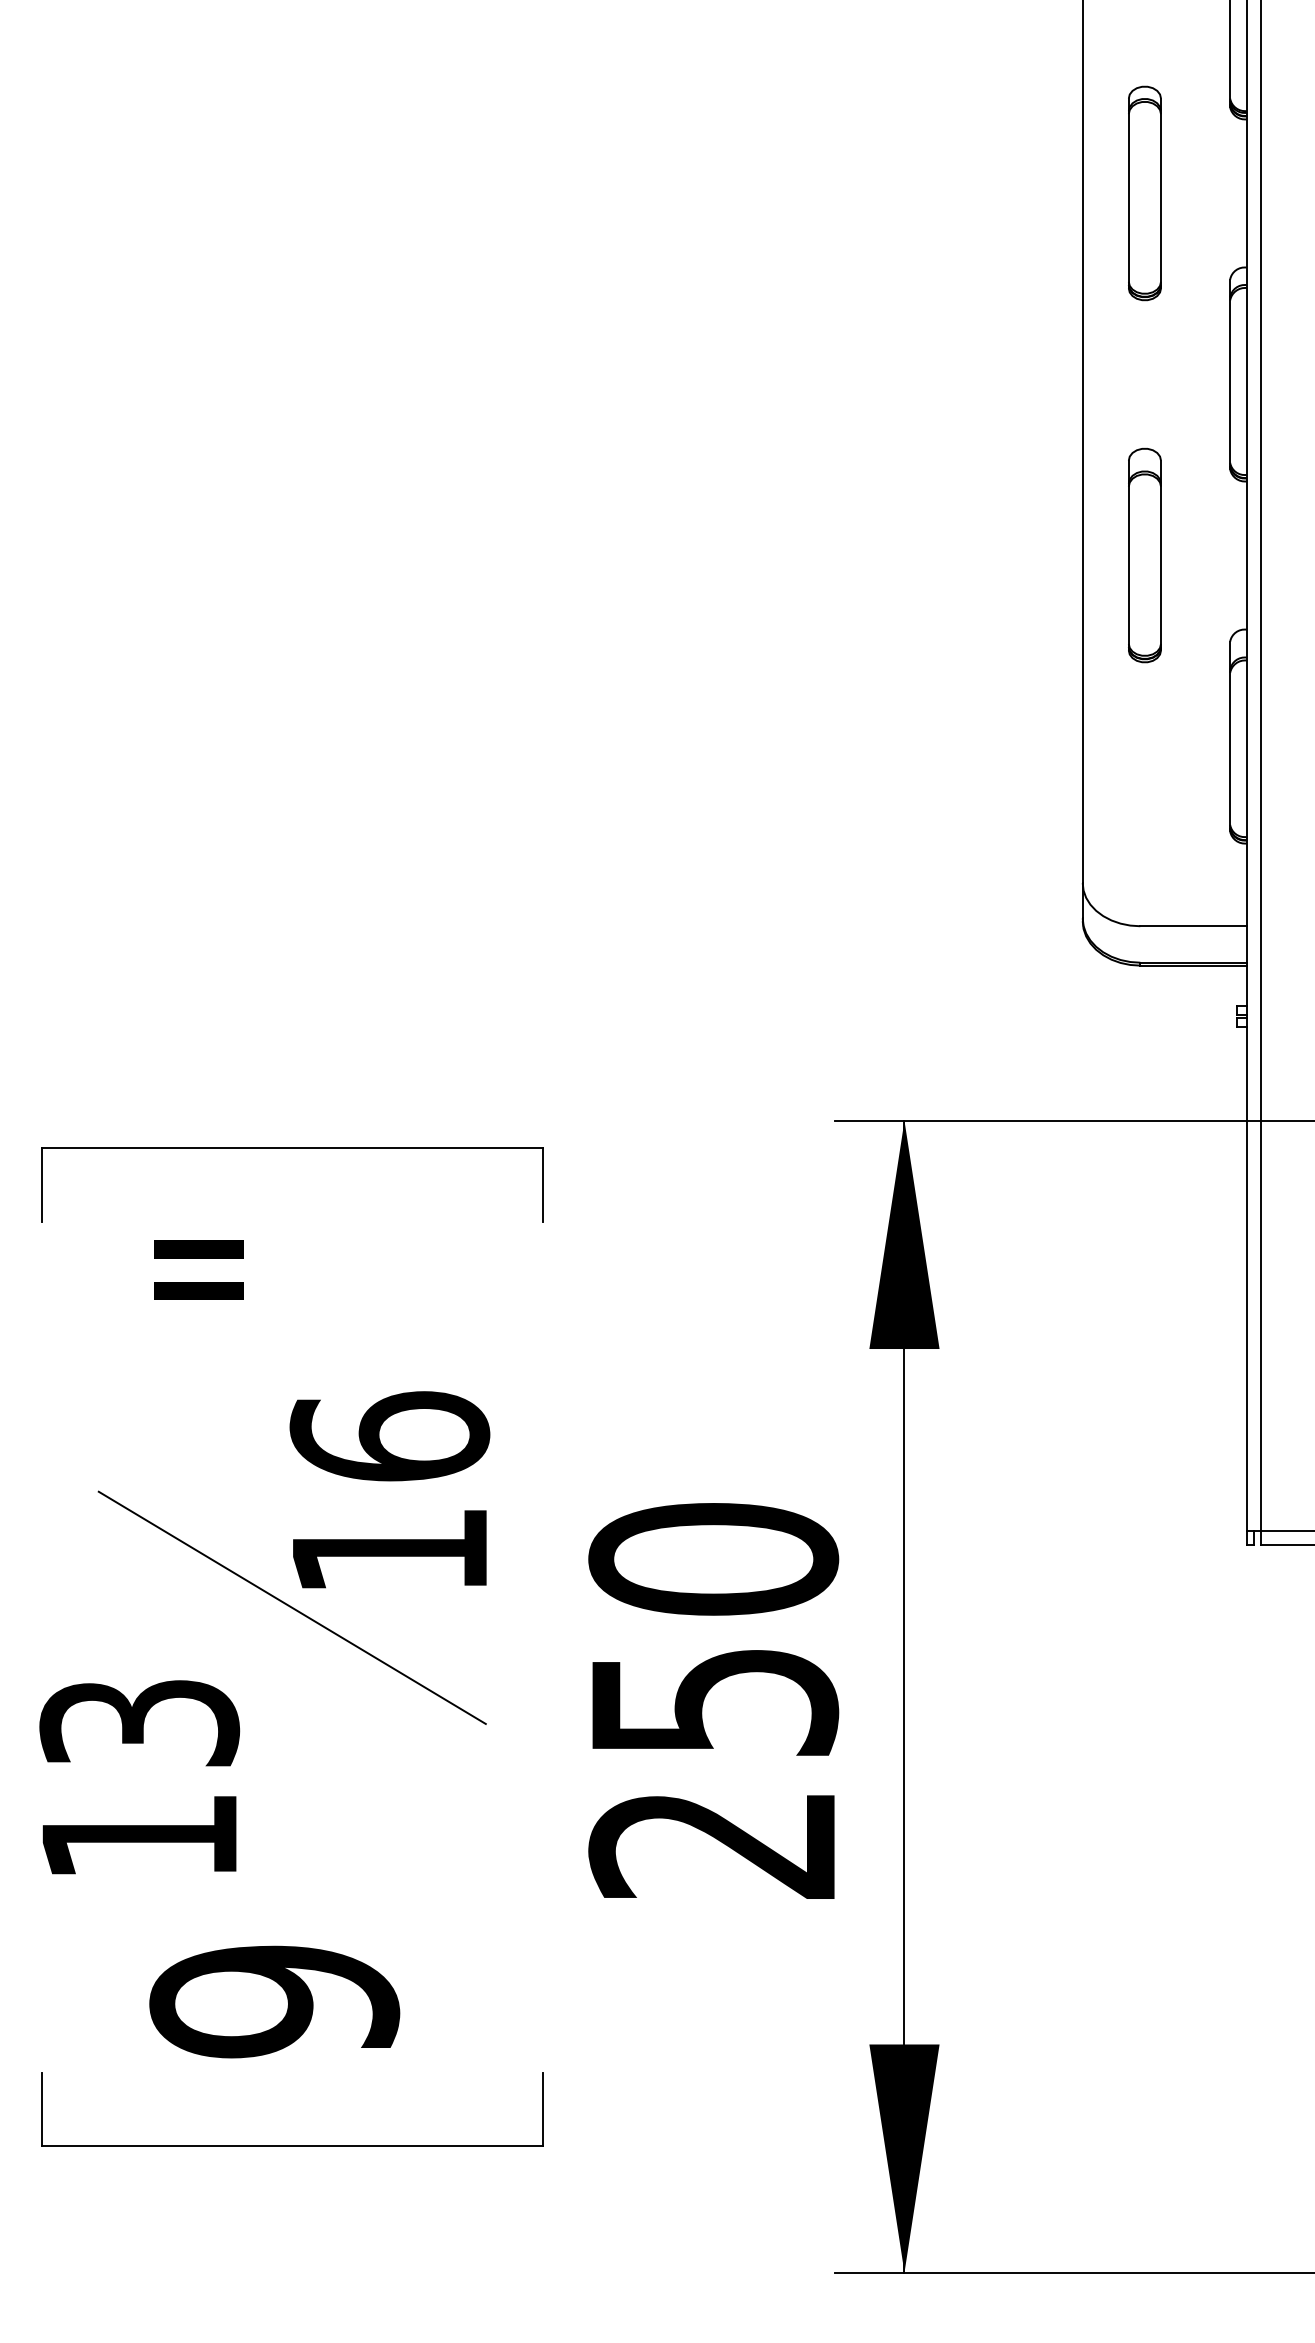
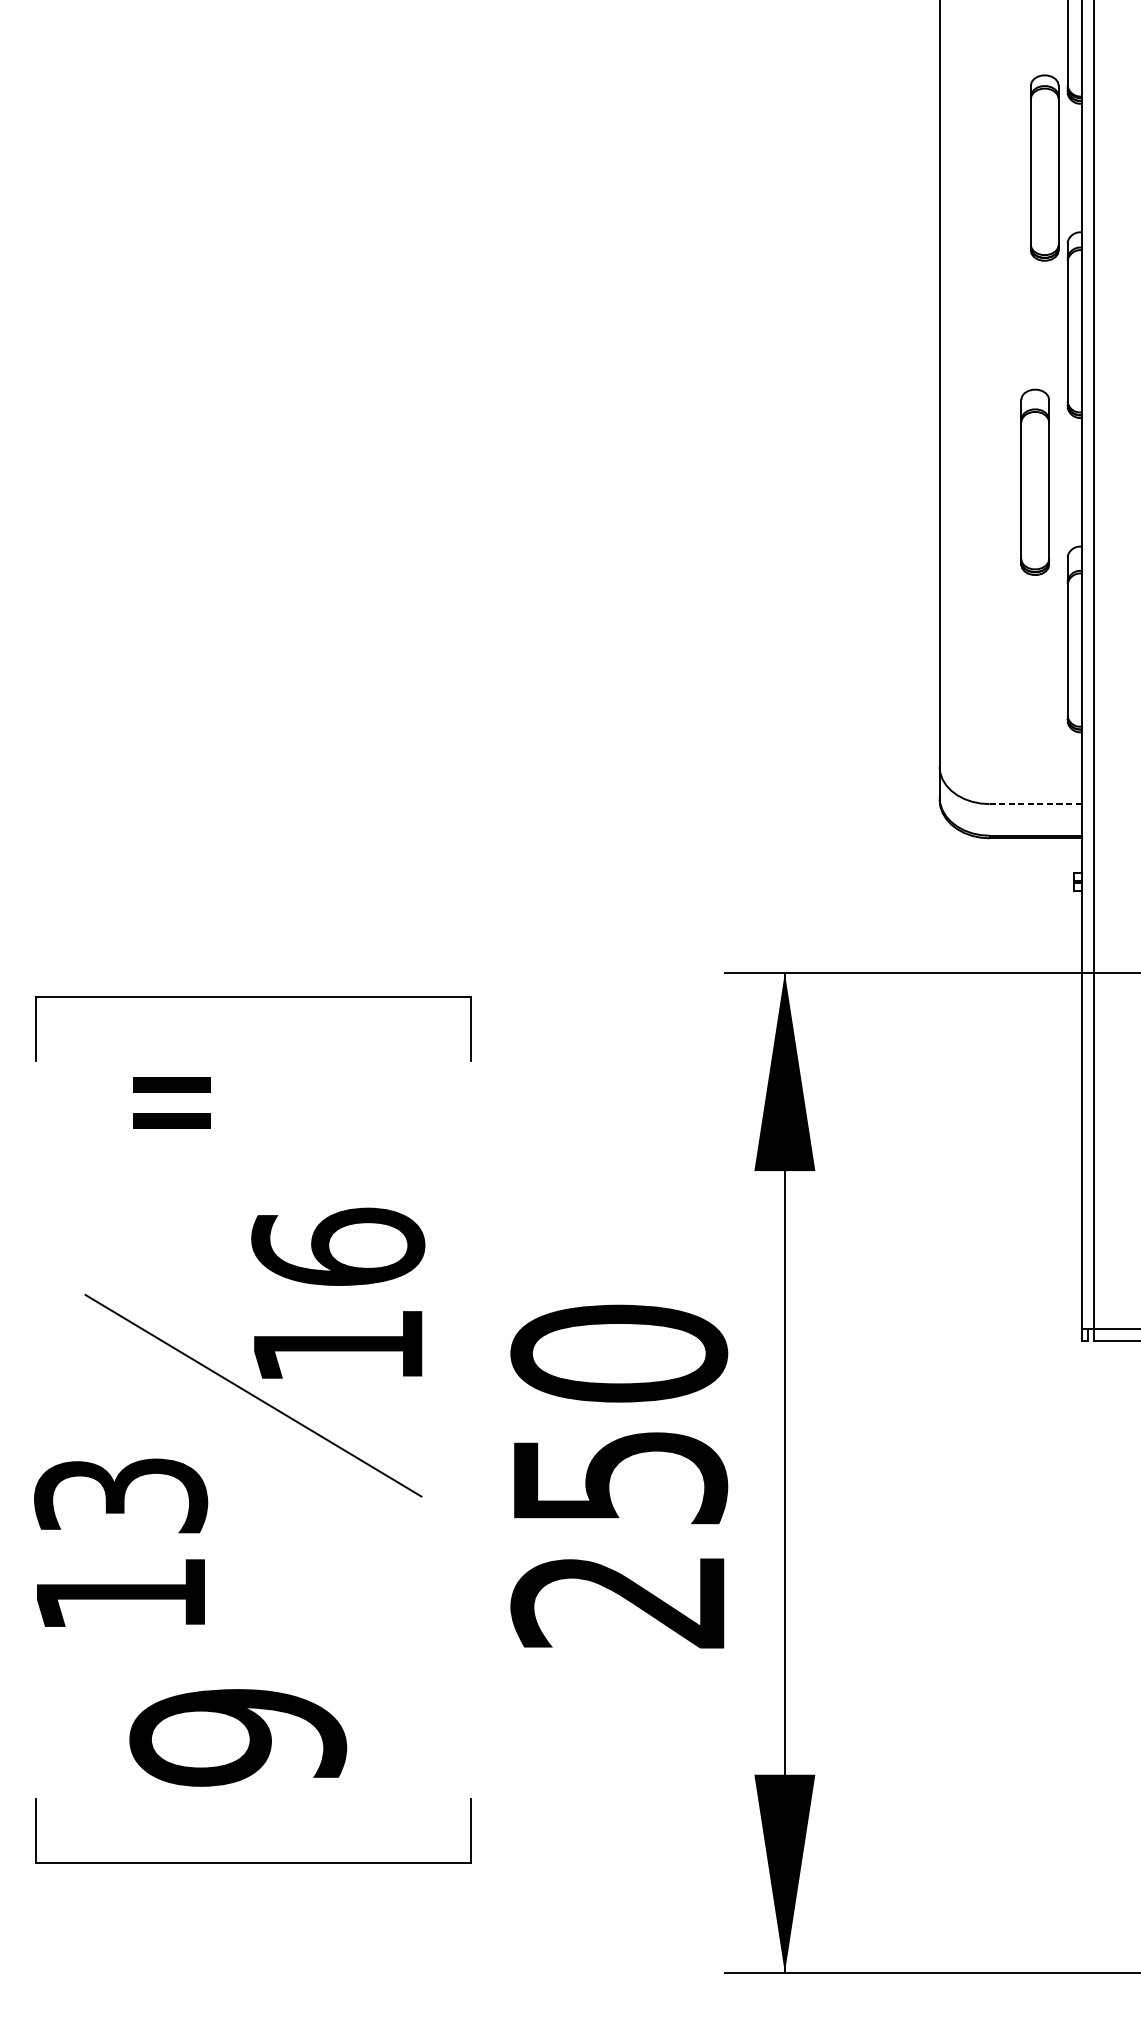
part: (1144, 193) -> (1044, 168), moved
part: (1144, 555) -> (1034, 482), moved
line: (1194, 926) -> (1036, 804), solid -> dashed

